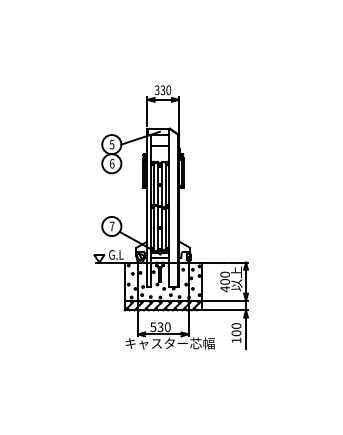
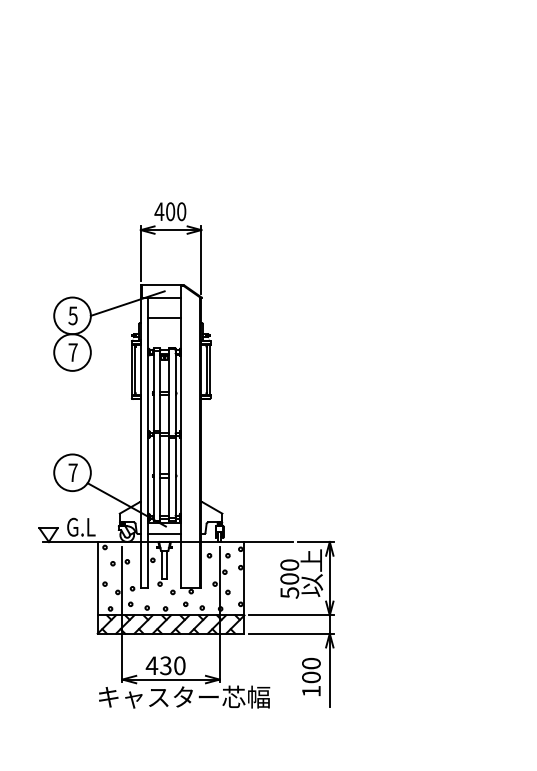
text: (159, 90) -> (163, 212), 330 -> 400
text: (111, 163) -> (71, 352), 6 -> 7
text: (225, 289) -> (290, 593), 400 -> 500
text: (152, 327) -> (150, 666), 530 -> 430

